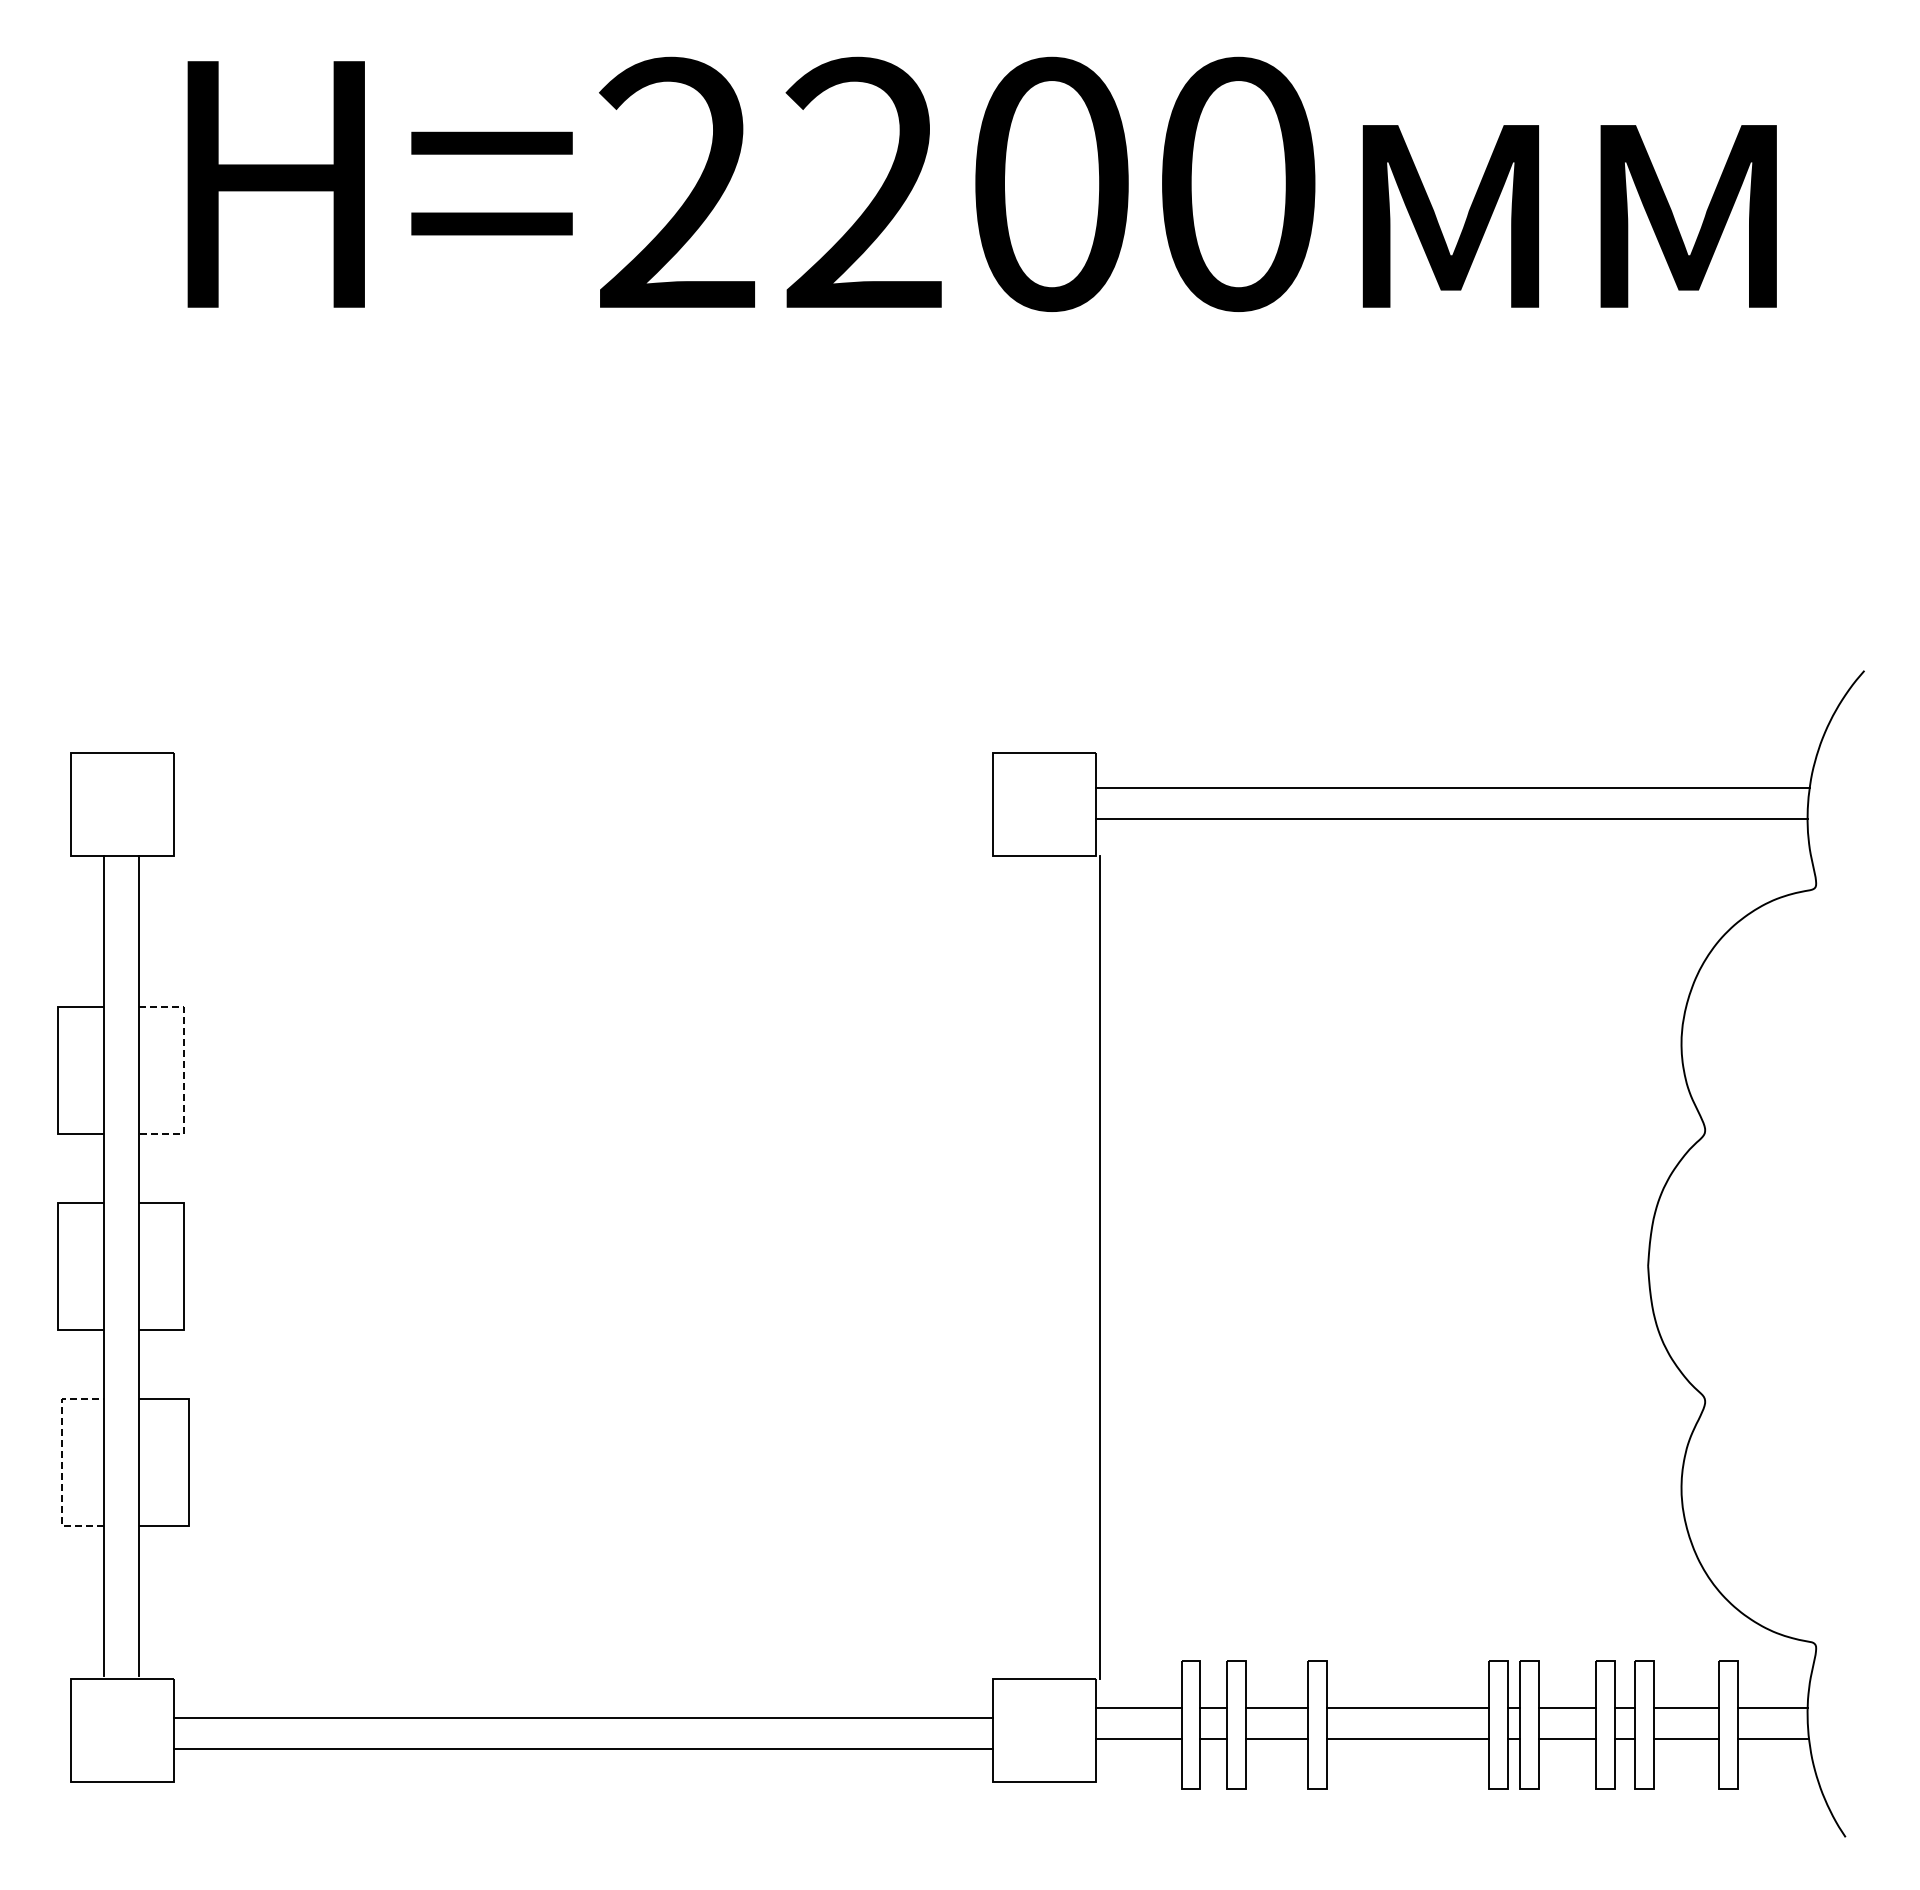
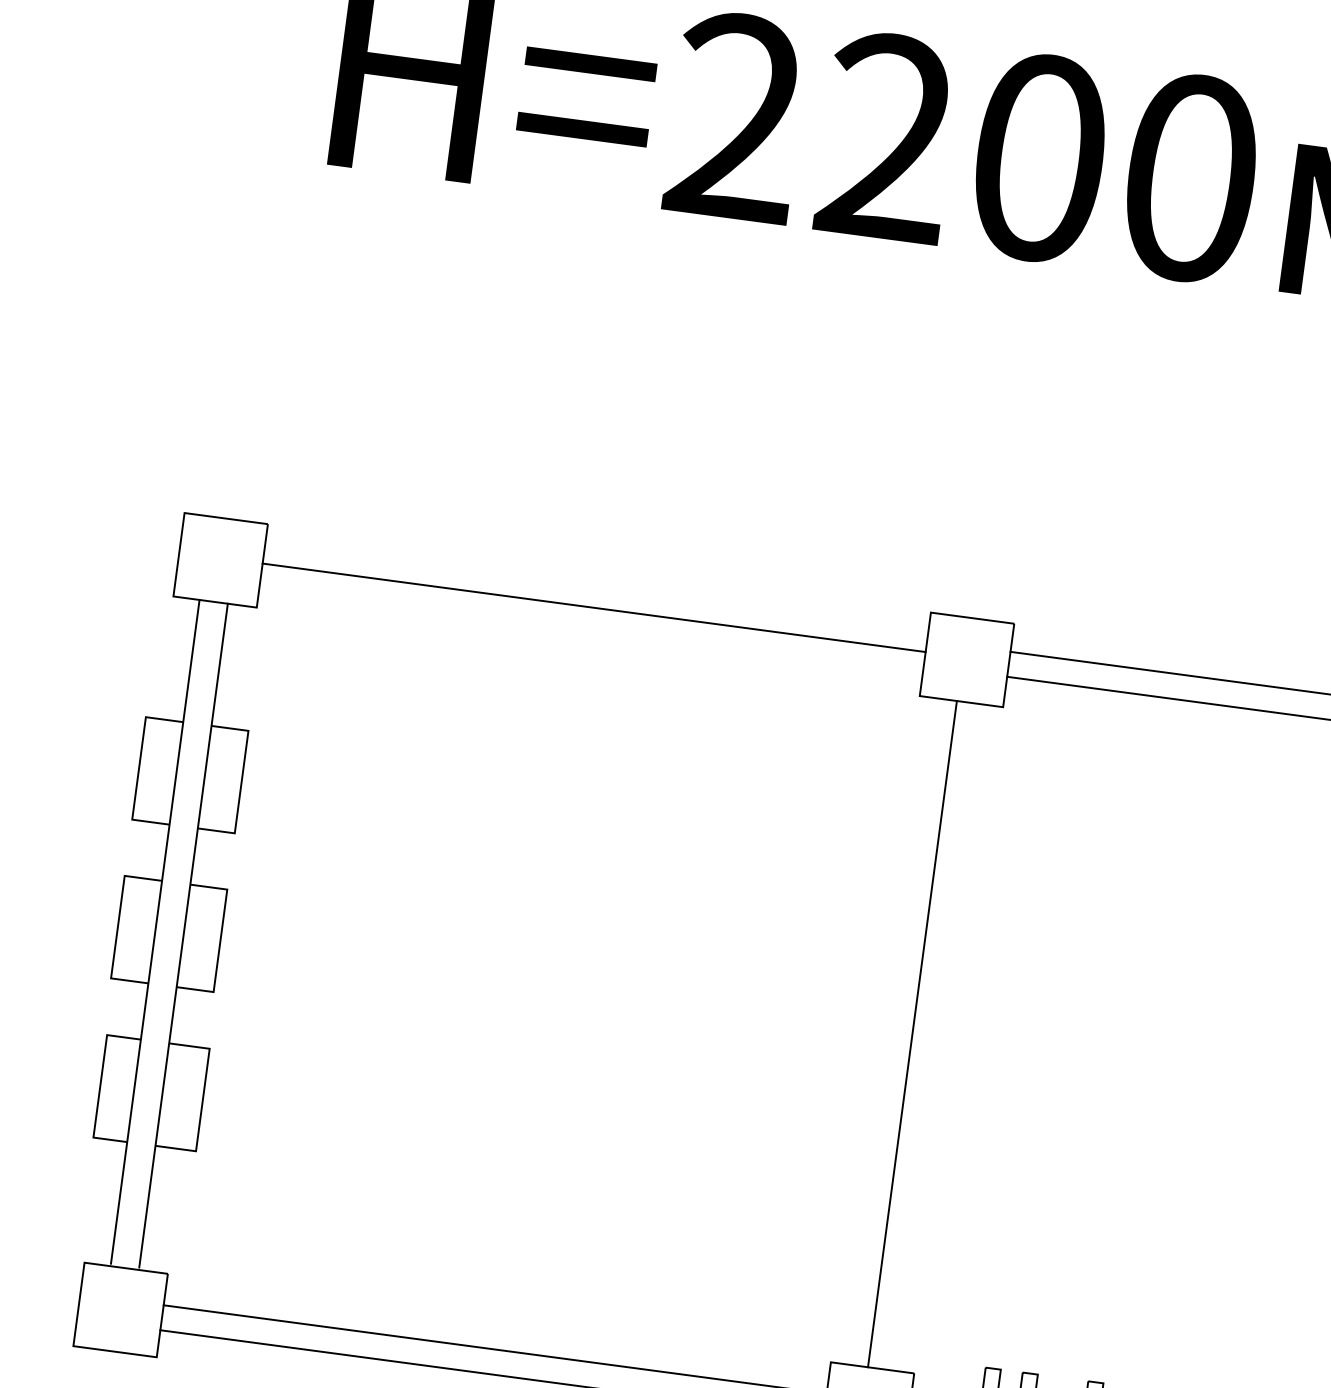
line: (583, 802) -> (593, 608), added
line: (184, 1071) -> (241, 782), dashed -> solid
line: (1099, 1267) -> (912, 1033), moved
line: (61, 1462) -> (99, 1086), dashed -> solid

